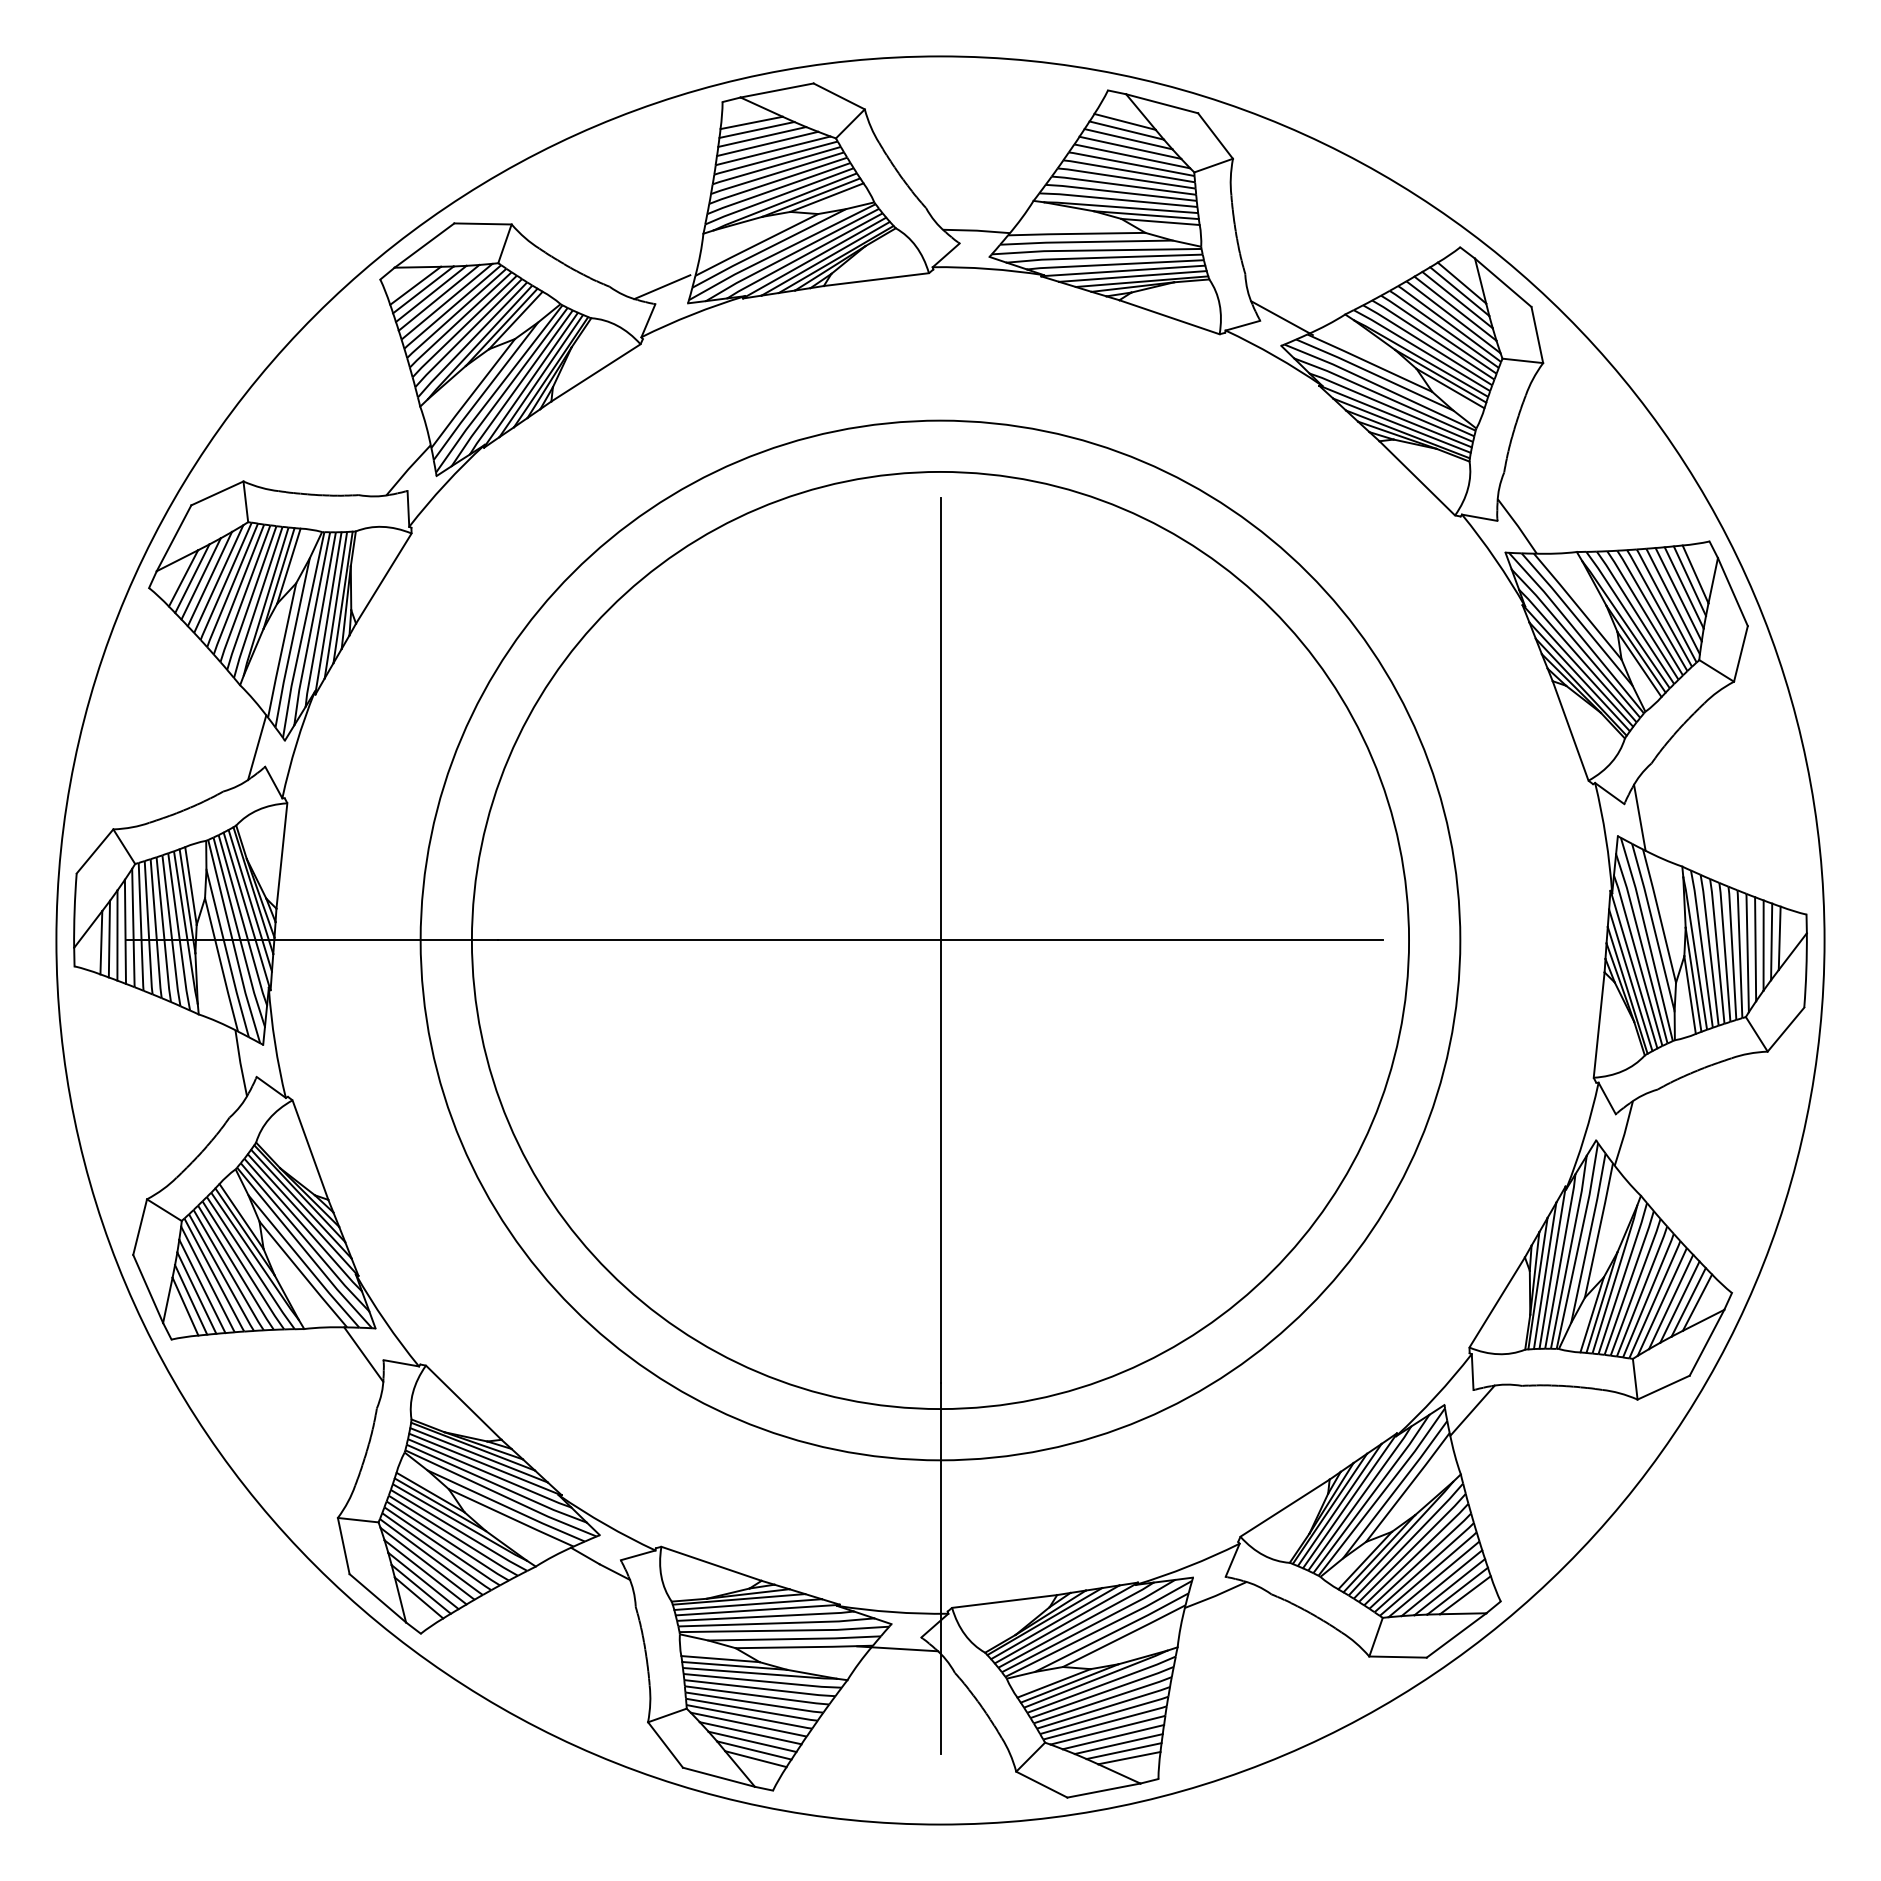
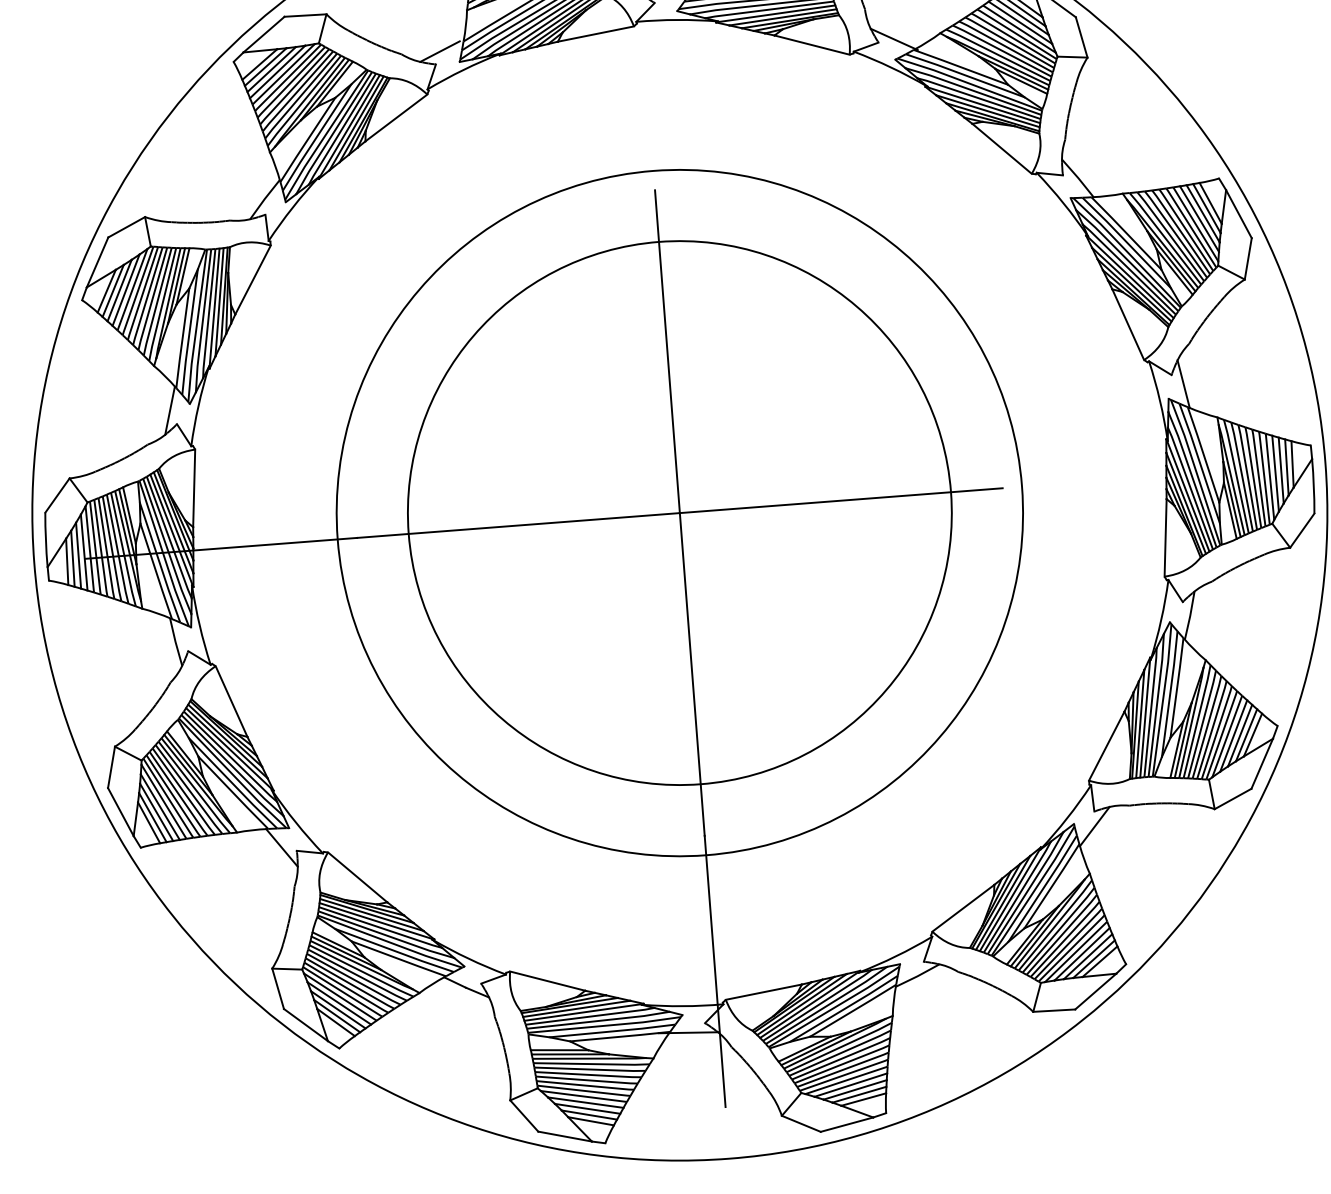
circle: (940, 940) -> (679, 513), size x0.71

